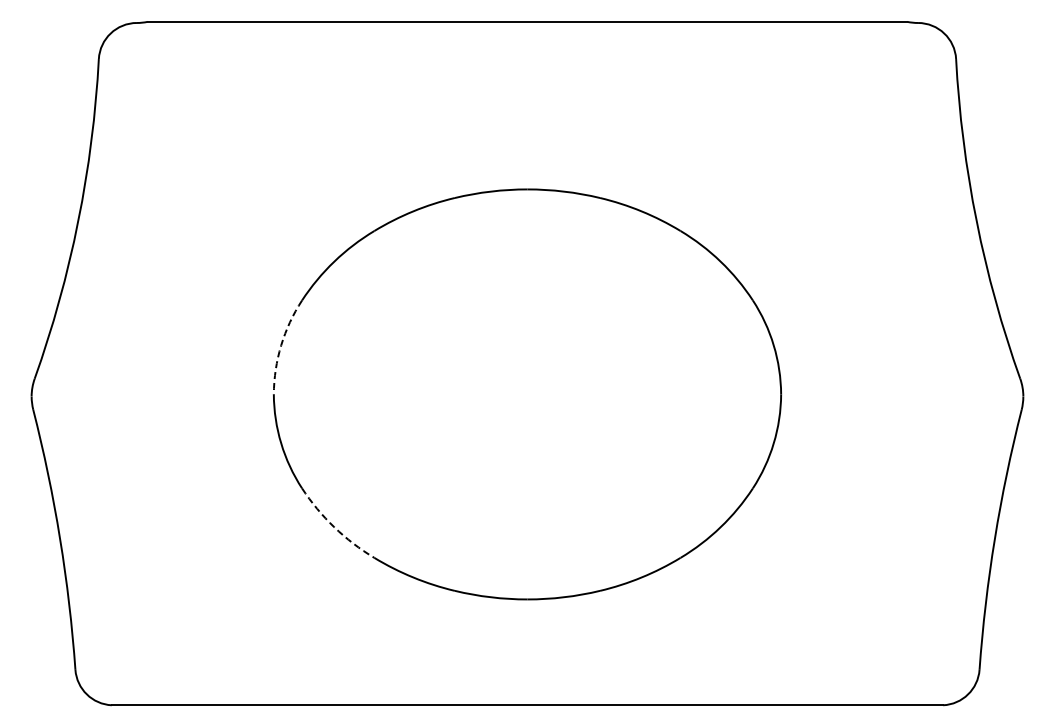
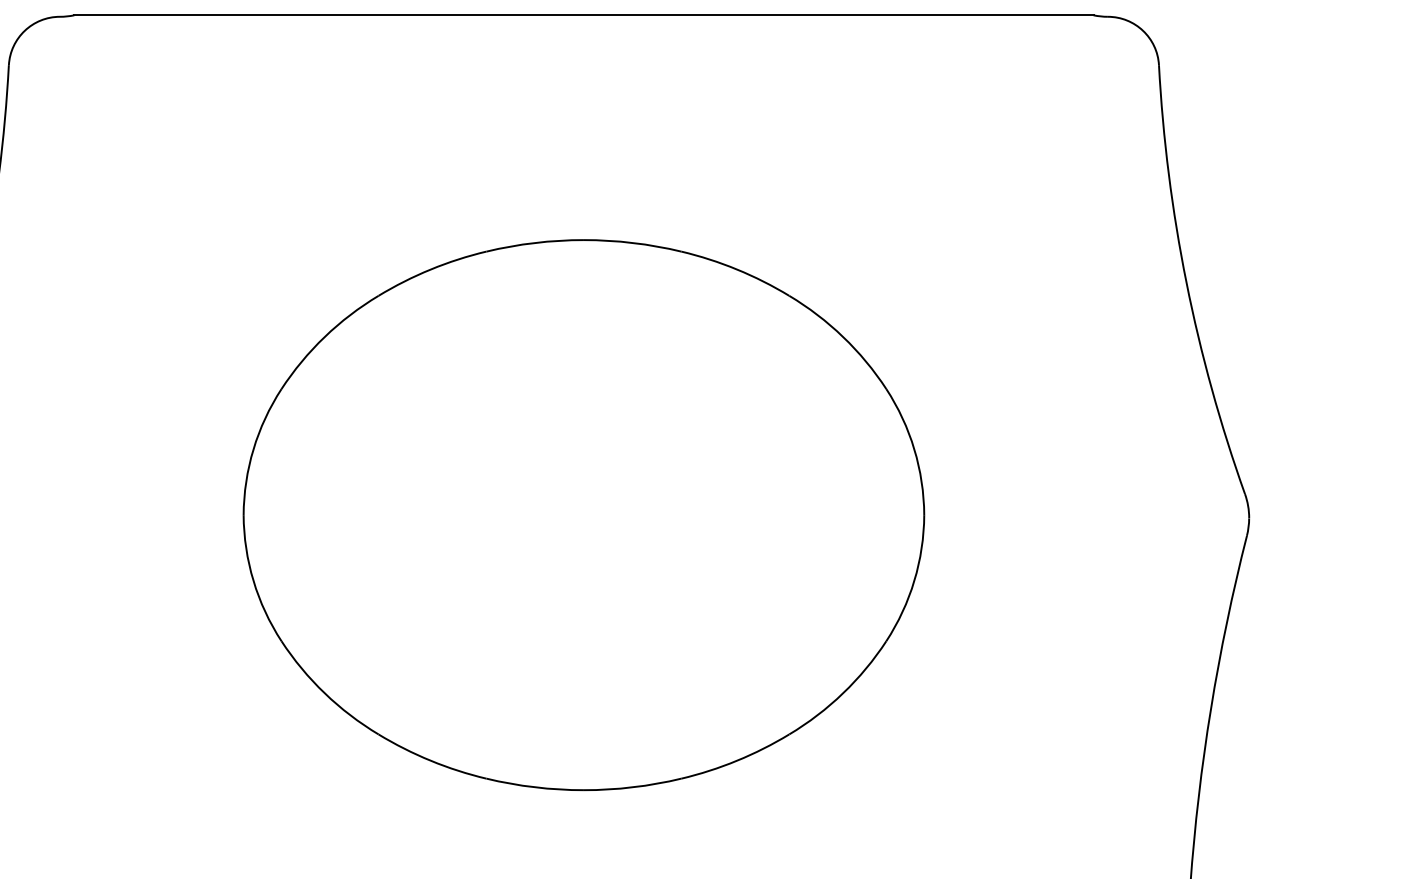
arc: (281, 345) -> (253, 449), dashed -> solid
arc: (334, 527) -> (325, 693), dashed -> solid

